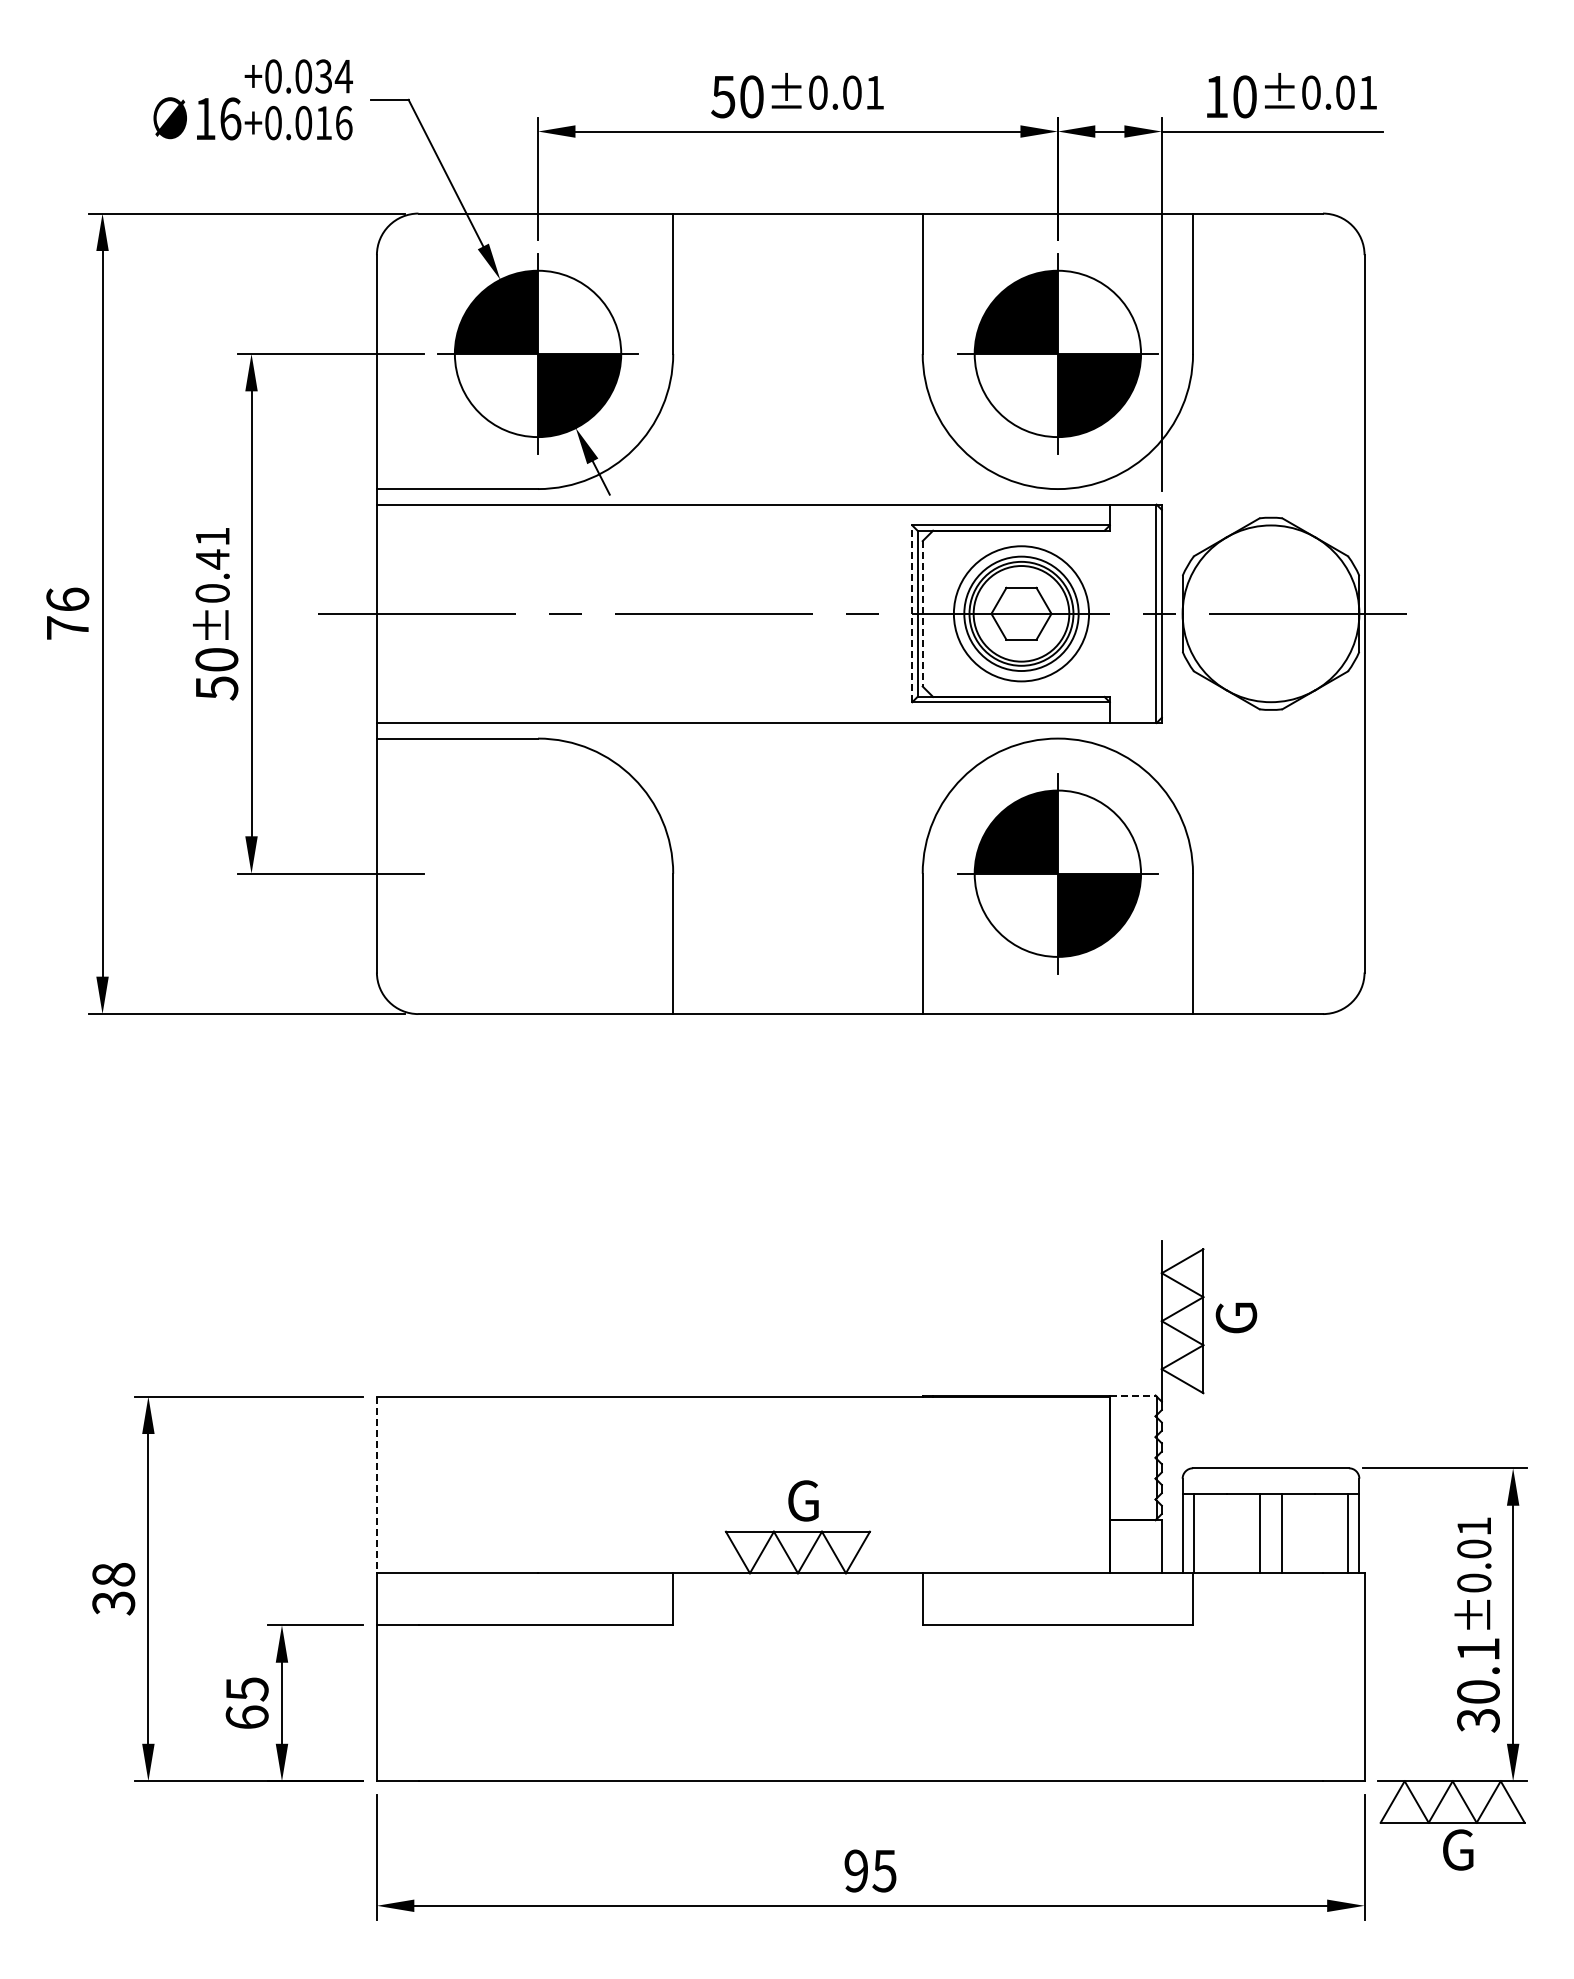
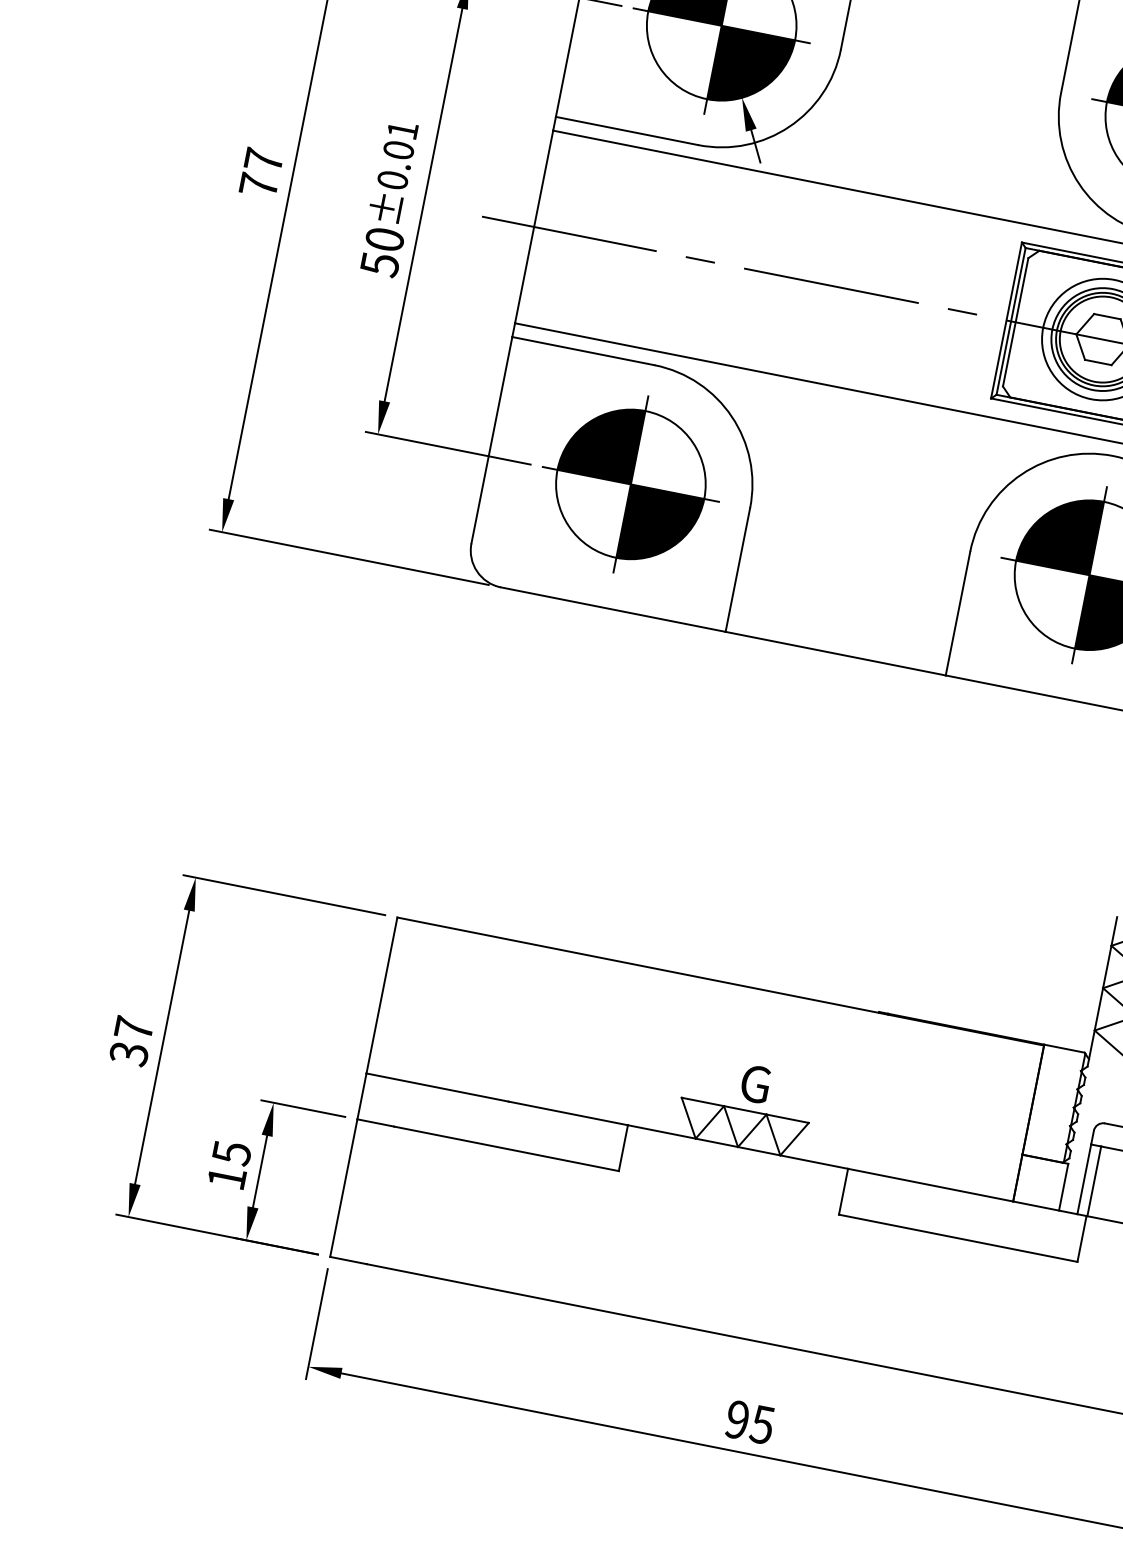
text: (212, 559) -> (398, 150), ±0.41 -> ±0.01
text: (67, 599) -> (263, 160), 76 -> 77
line: (912, 613) -> (1006, 320), dashed -> solid
line: (922, 613) -> (1015, 321), dashed -> solid
part: (537, 873) -> (630, 484), added
line: (1132, 1395) -> (1064, 1048), dashed -> solid
line: (376, 1485) -> (381, 995), dashed -> solid
text: (113, 1574) -> (133, 1028), 38 -> 37
text: (246, 1716) -> (226, 1177), 65 -> 15

